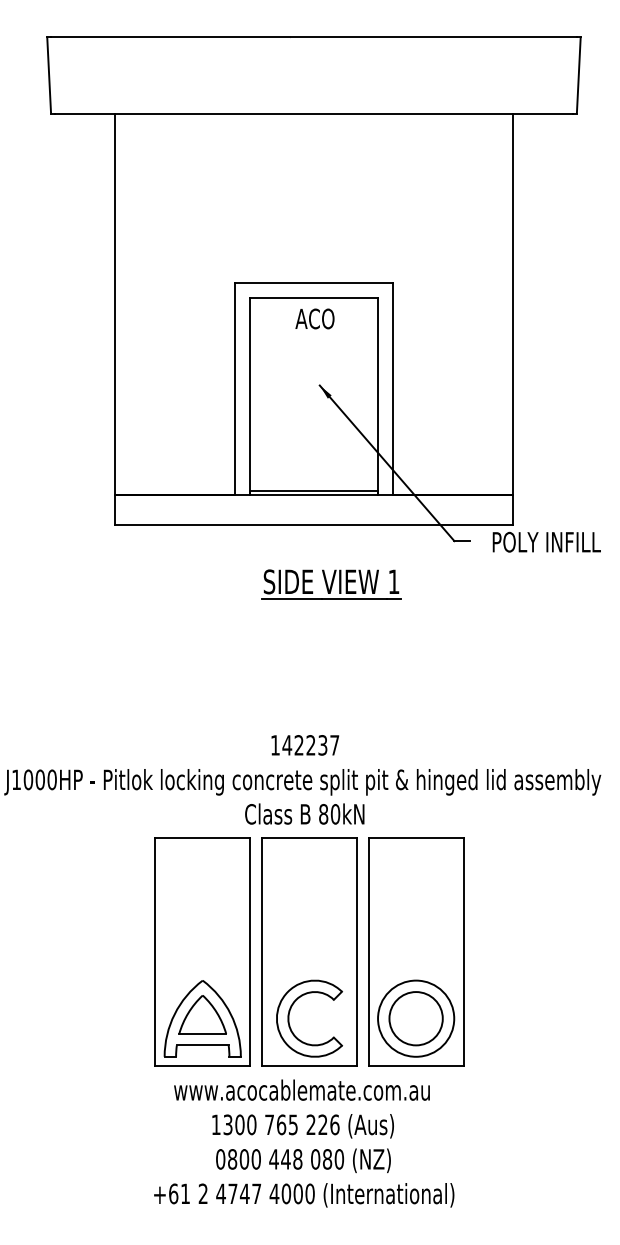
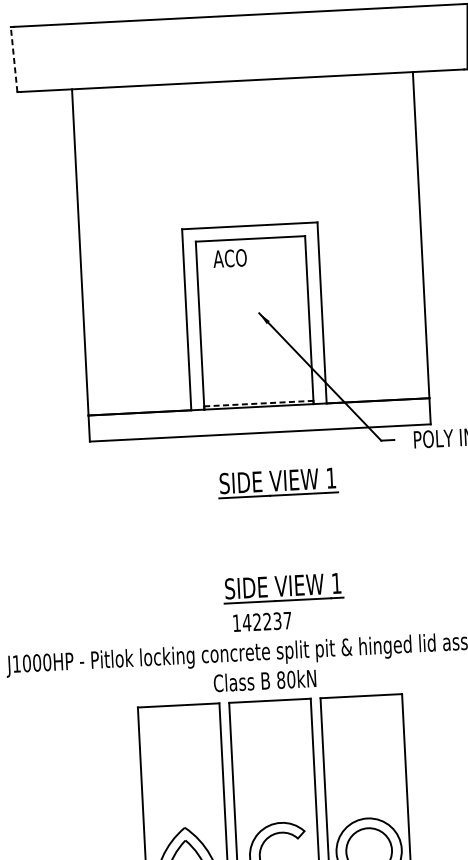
line: (49, 74) -> (14, 58), solid -> dashed
text: (314, 318) -> (229, 258), moved
line: (313, 490) -> (258, 403), solid -> dashed
part: (331, 707) -> (283, 588), added

